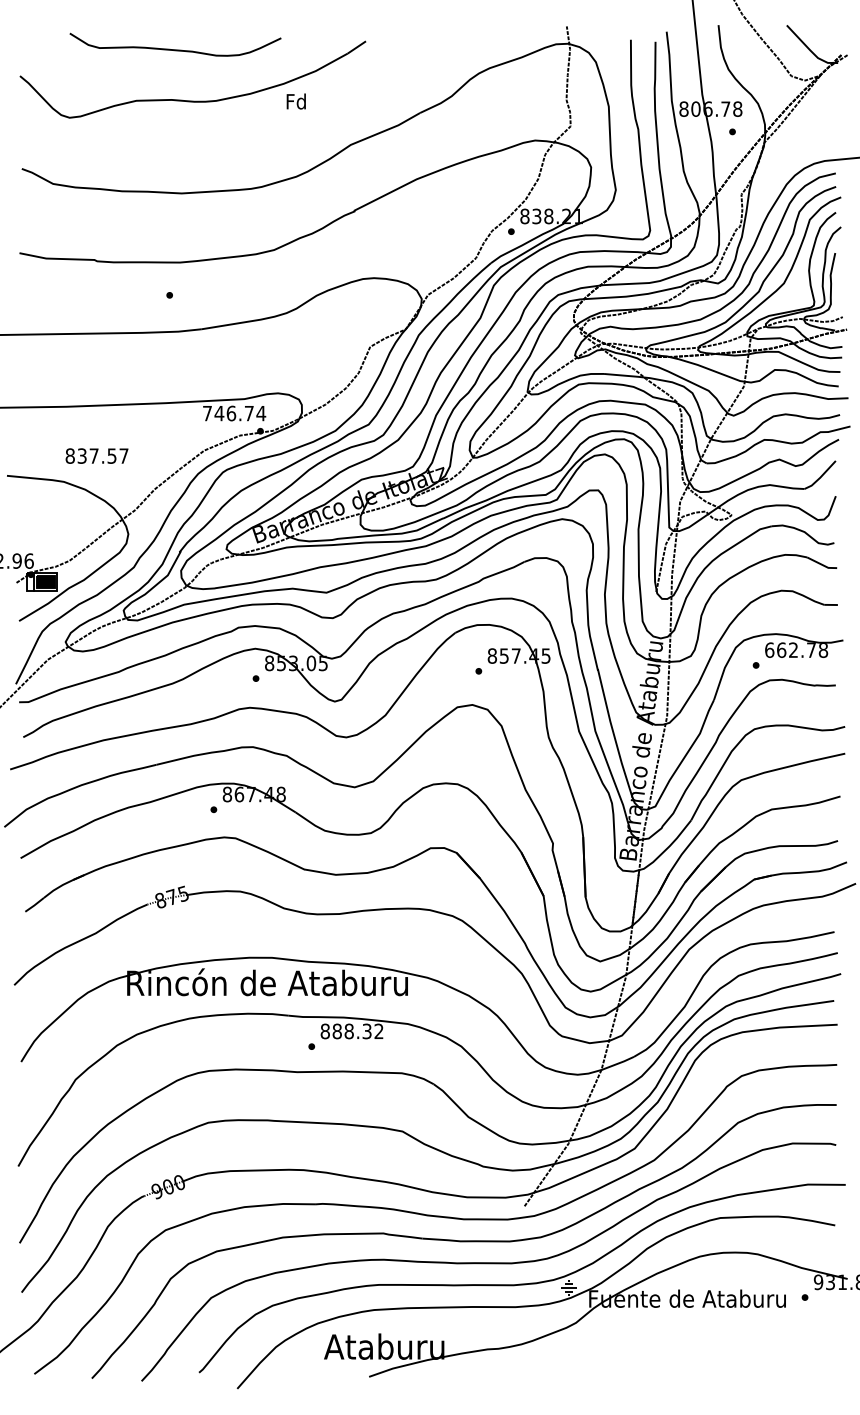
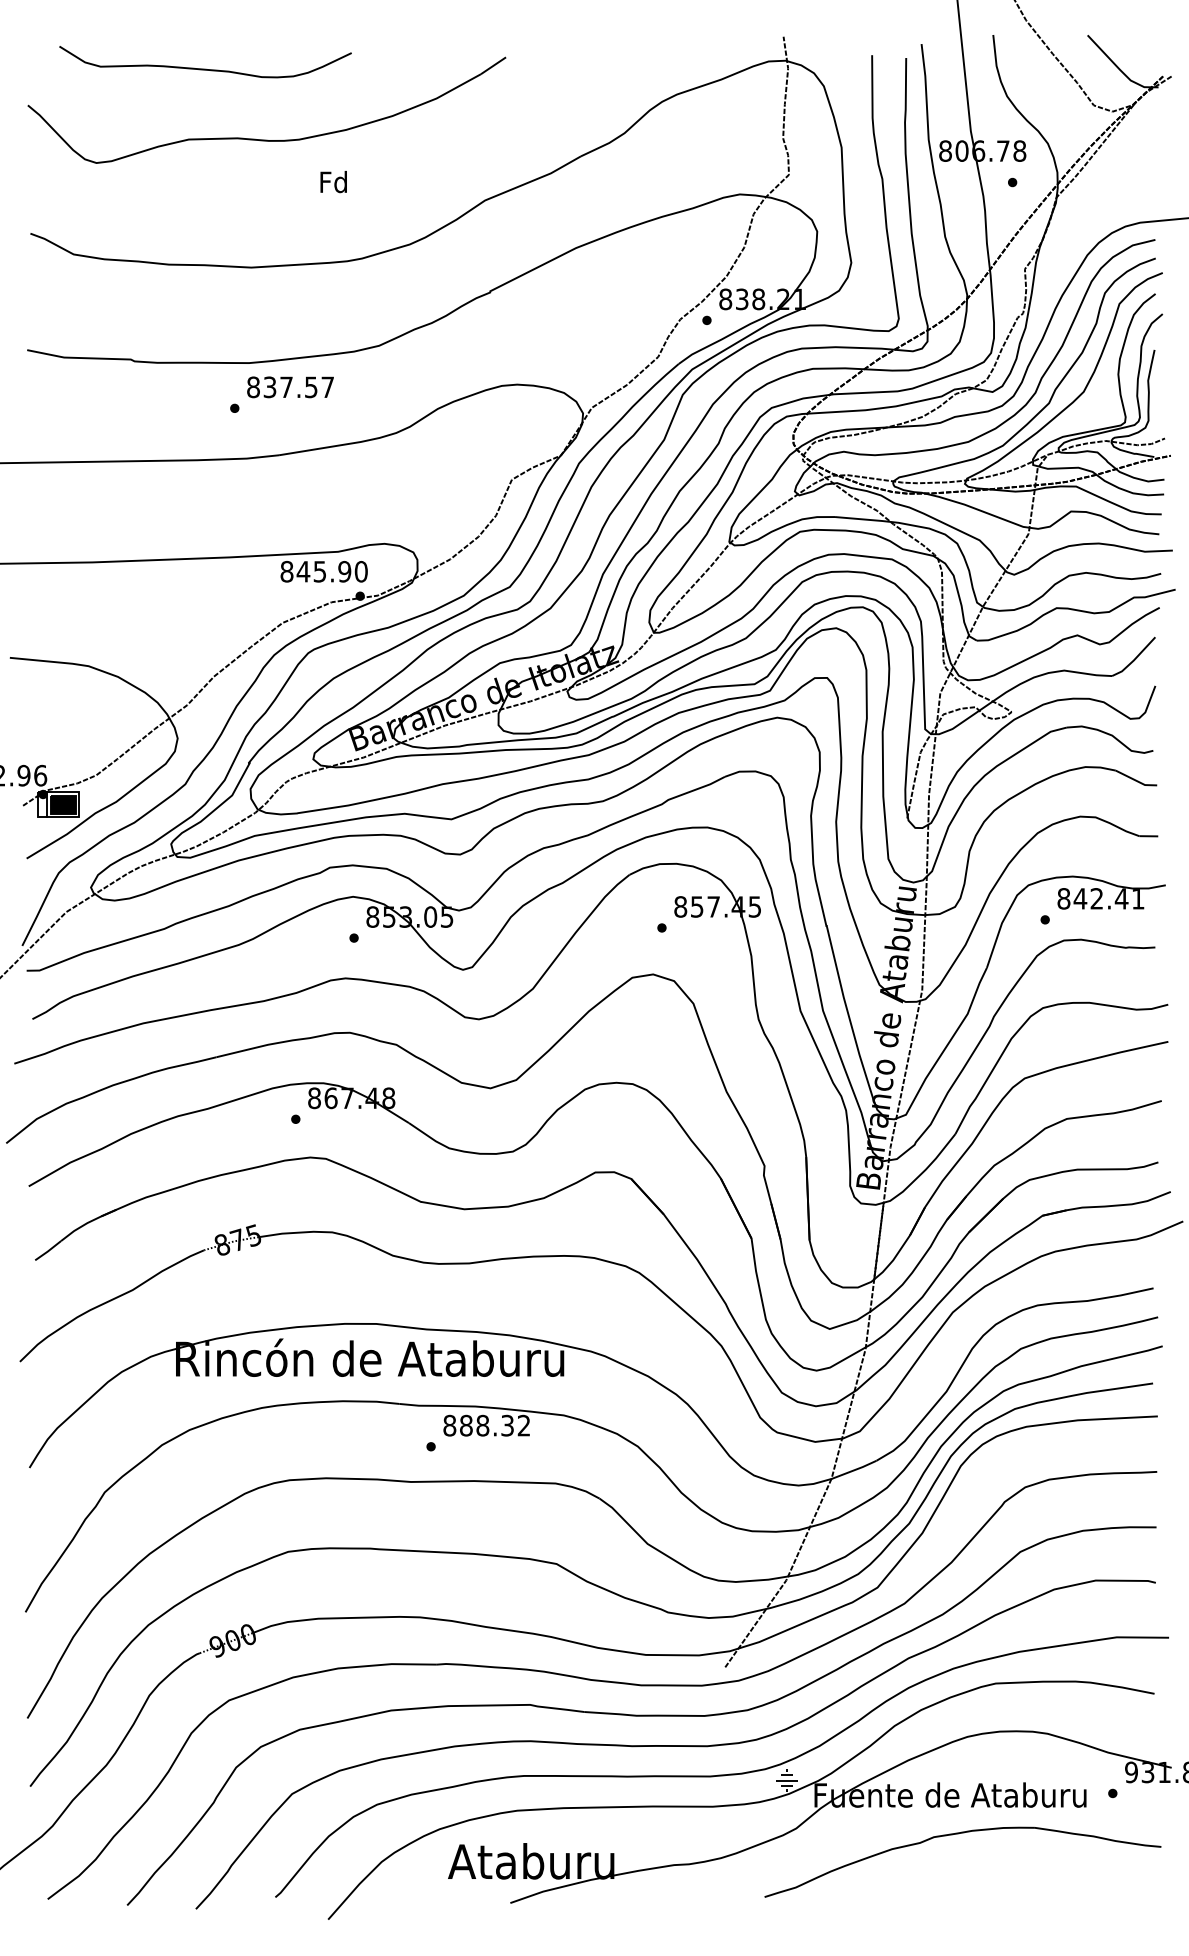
curve: (175, 49) -> (205, 68), moved
text: (295, 101) -> (332, 181), moved
text: (234, 413) -> (324, 571), 746.74 -> 845.90
text: (96, 455) -> (289, 386), moved
text: (796, 650) -> (1101, 899), 662.78 -> 842.41
part: (694, 1327) -> (960, 1834), added

